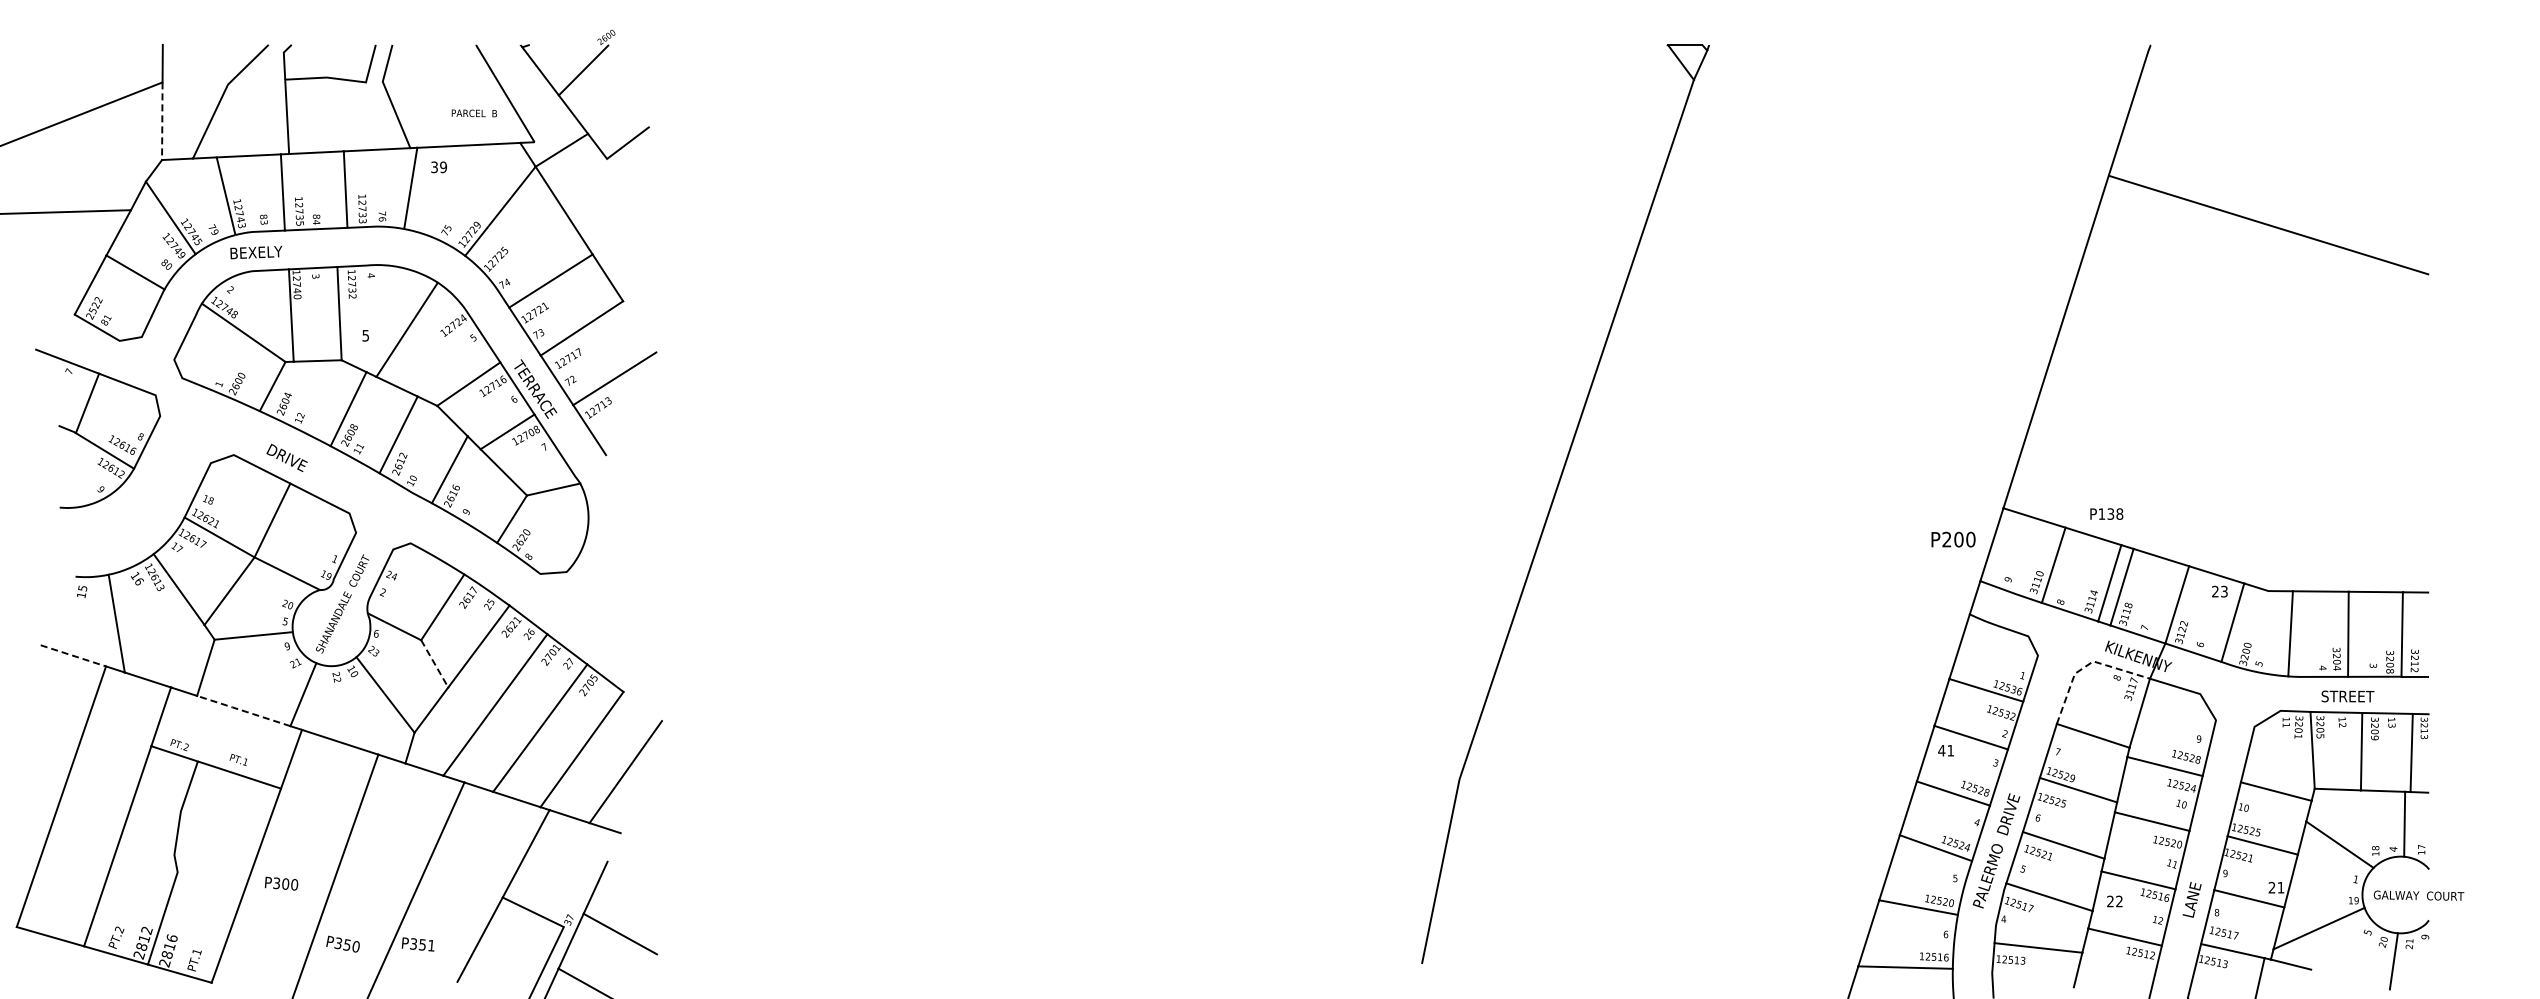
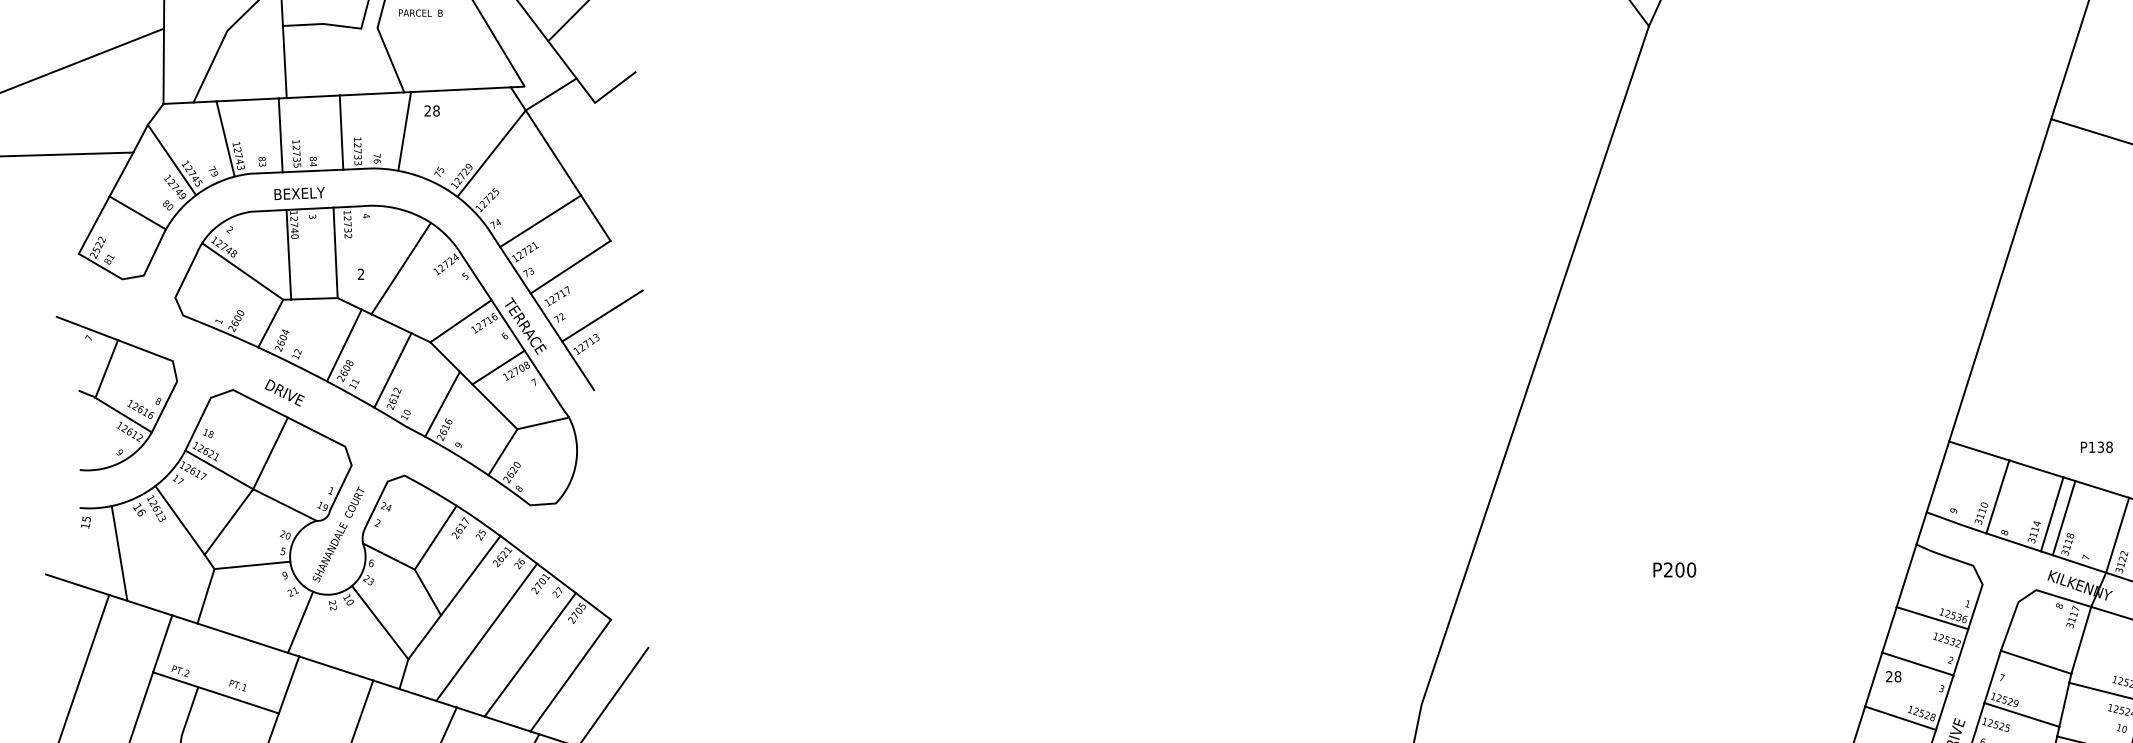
text: (473, 113) -> (419, 13), moved
line: (162, 121) -> (163, 66), dashed -> solid
text: (438, 167) -> (431, 111), 39 -> 28
text: (256, 252) -> (299, 193), moved
text: (365, 335) -> (360, 274), 5 -> 2
part: (97, 428) -> (116, 393), moved
text: (2106, 513) -> (2096, 446), moved
text: (1953, 539) -> (1674, 569), moved
line: (73, 656) -> (77, 585), dashed -> solid
line: (434, 664) -> (427, 593), dashed -> solid
line: (2086, 665) -> (2029, 594), dashed -> solid
line: (242, 710) -> (241, 637), dashed -> solid
text: (1946, 750) -> (1893, 676), 41 -> 28

